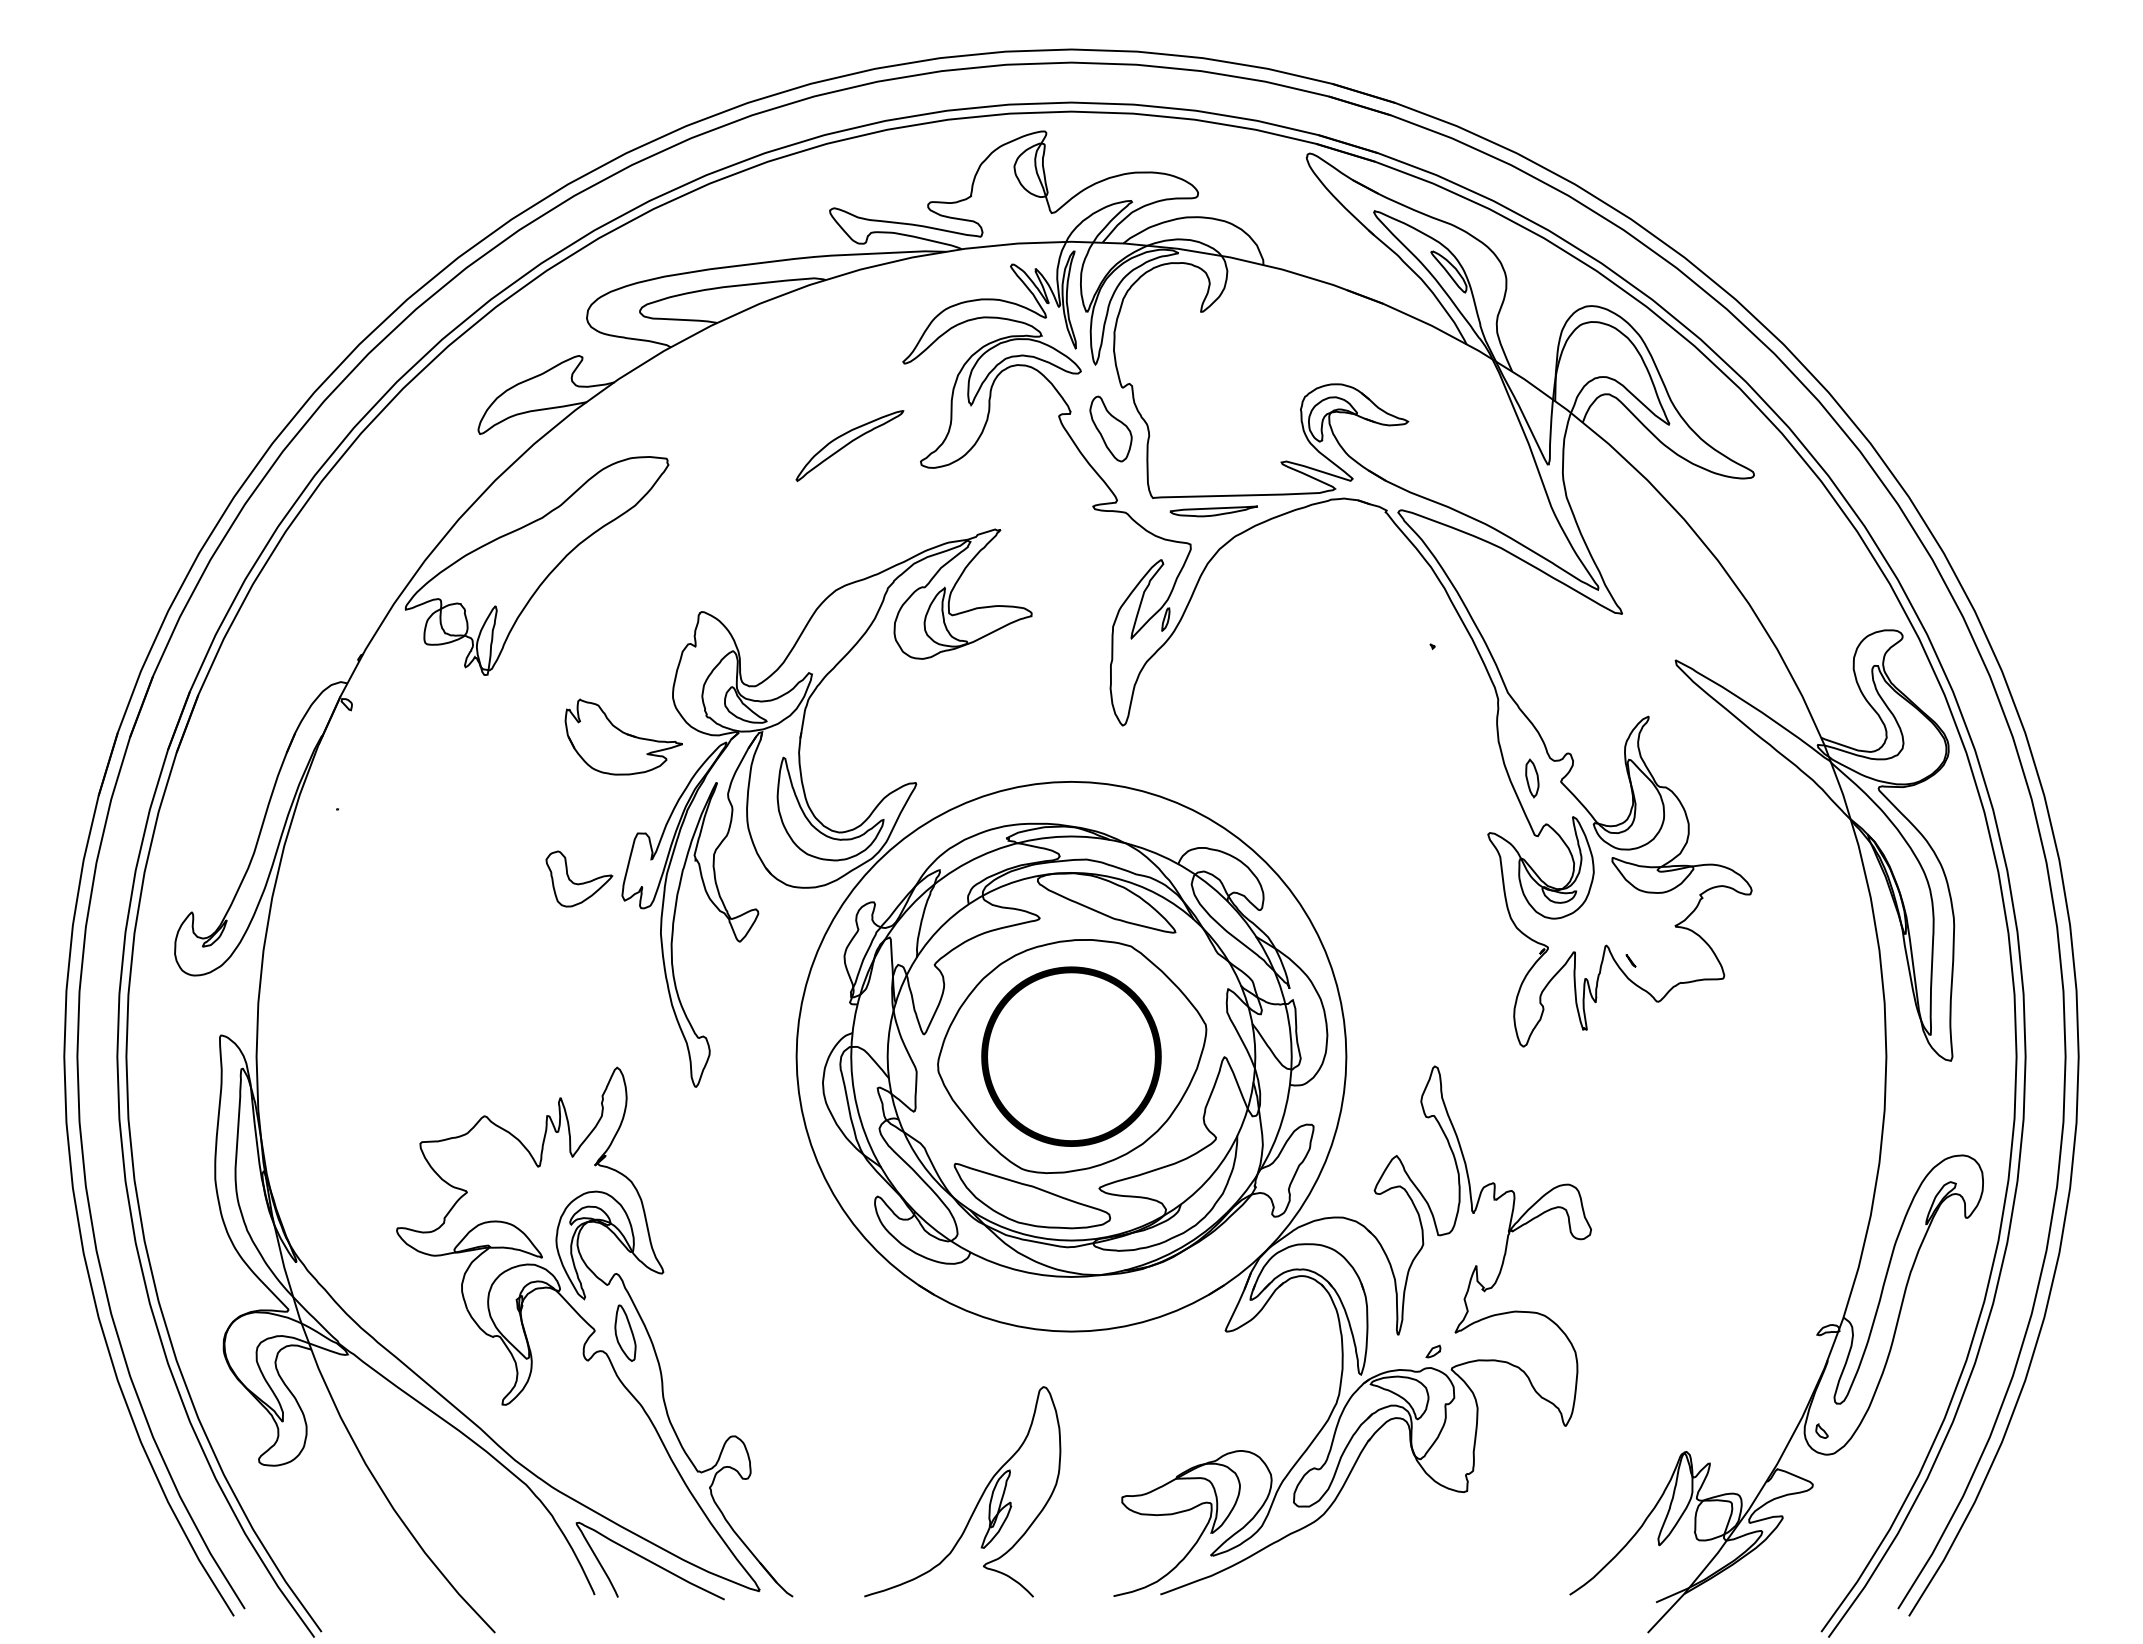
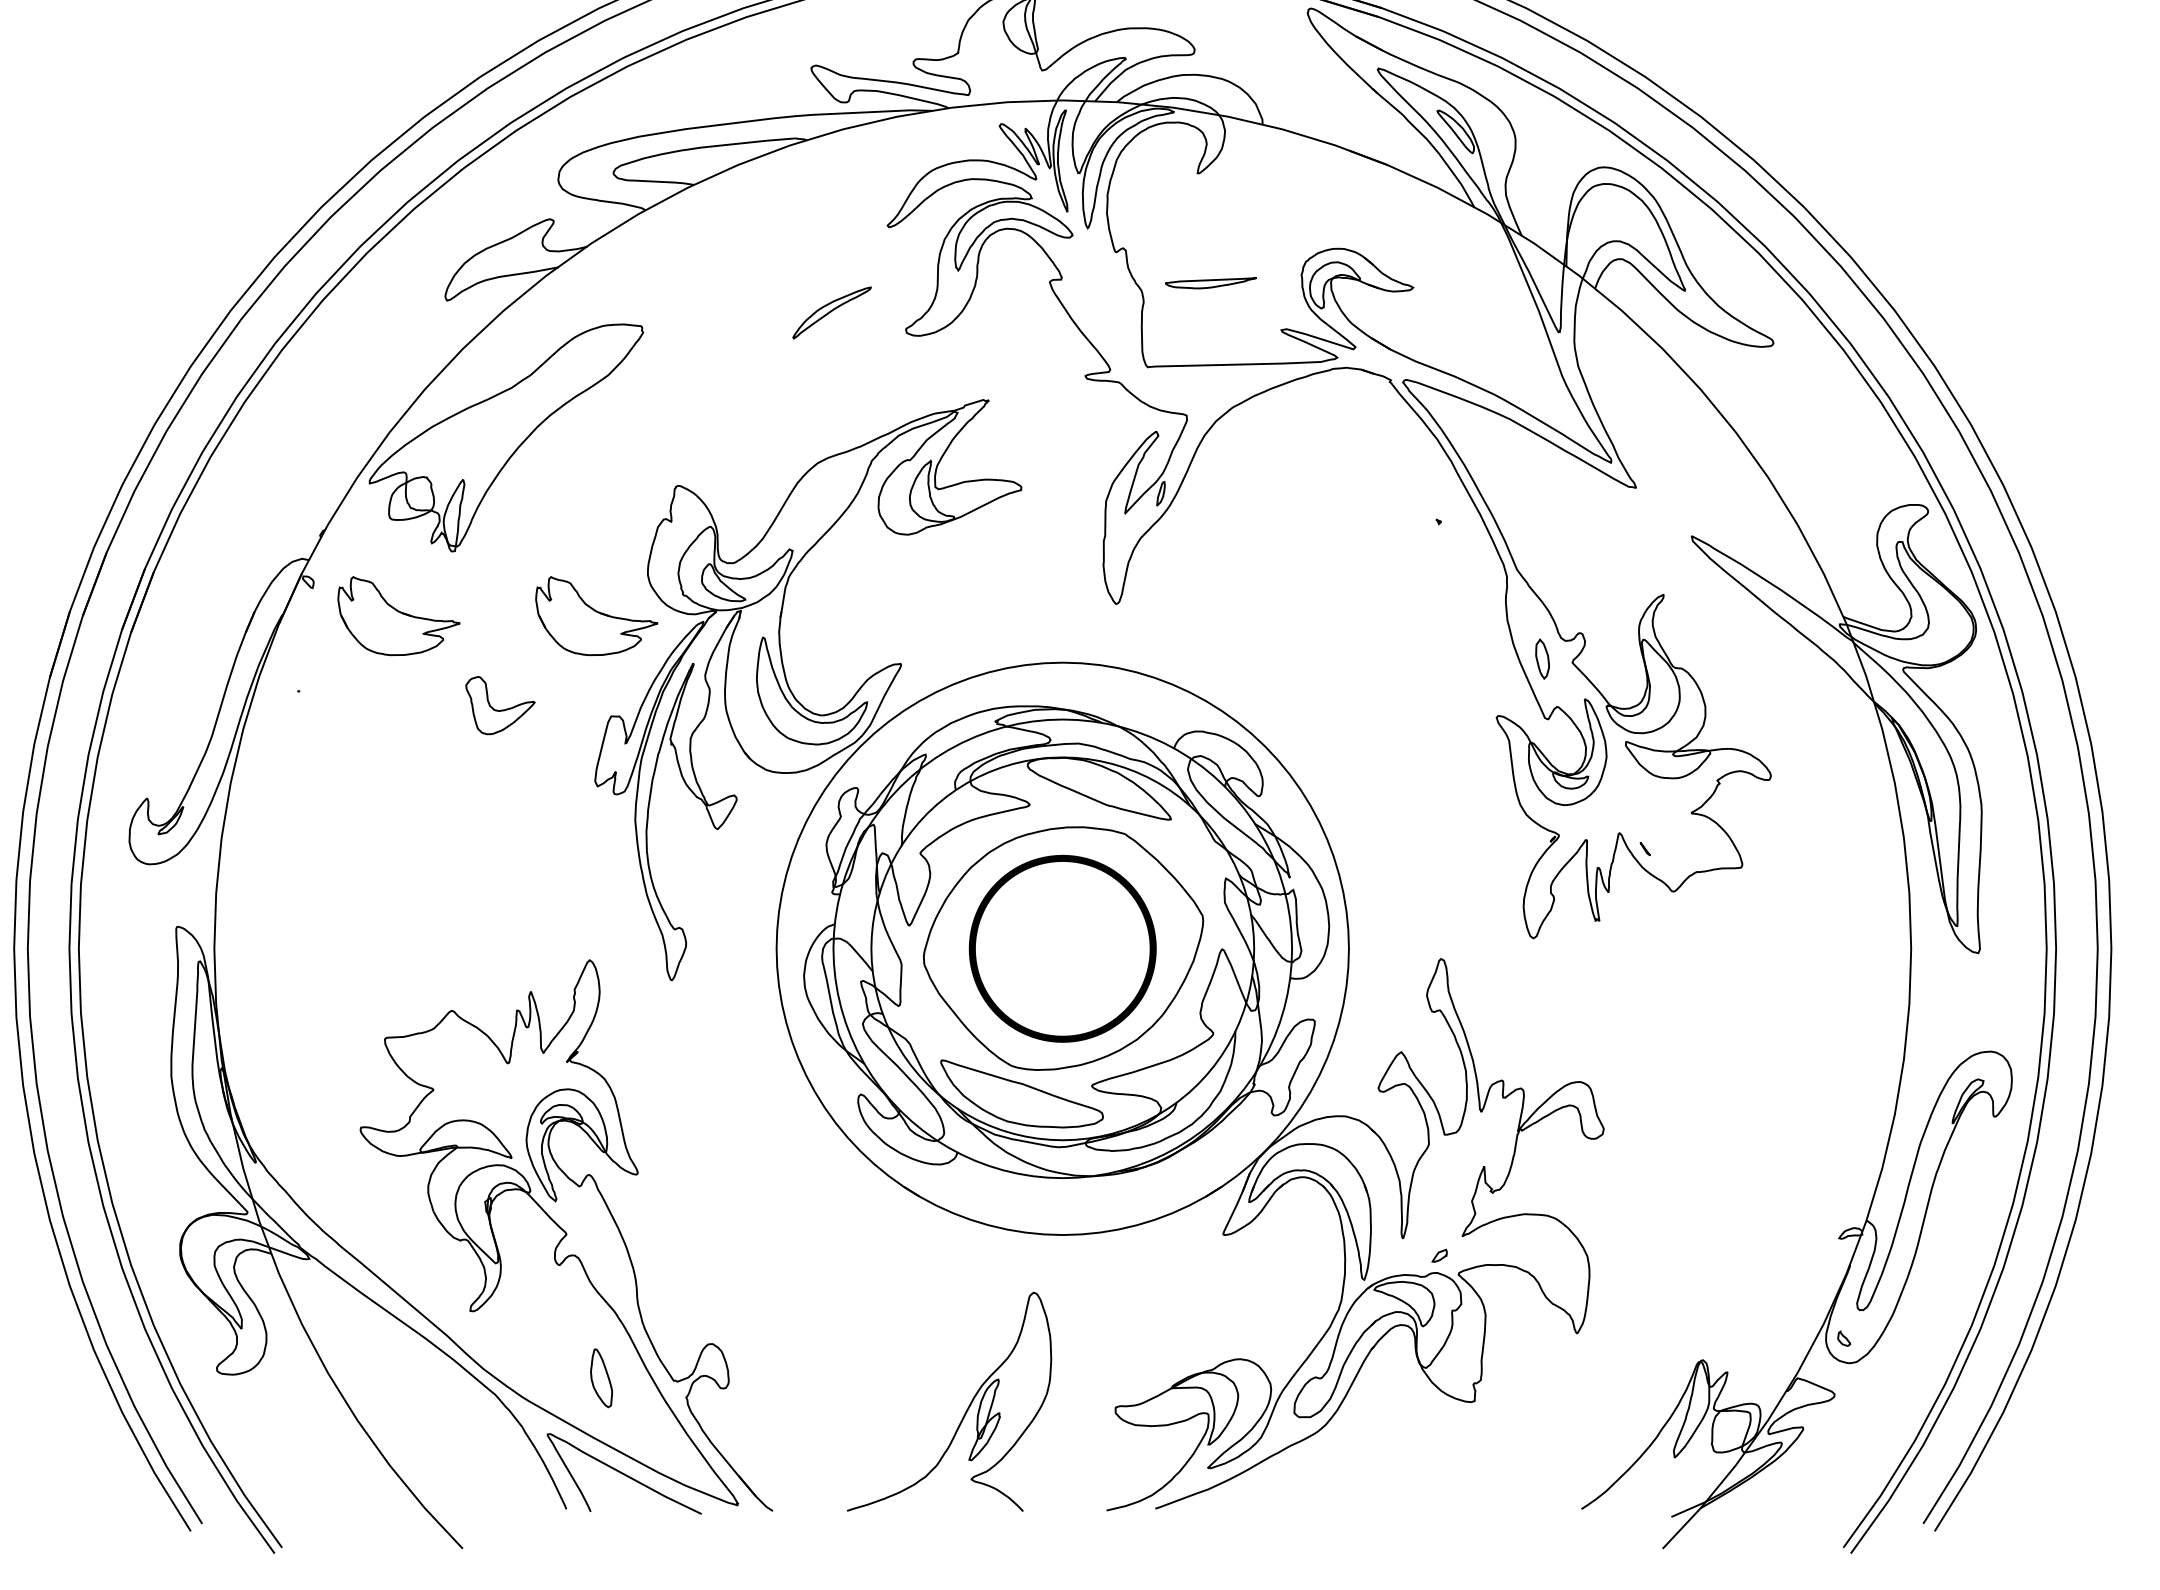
curve: (1116, 420) -> (1109, 286), removed
part: (849, 445) -> (831, 312), size x0.7
part: (1213, 511) -> (1210, 283), moved
part: (433, 736) -> (398, 615), added
curve: (581, 882) -> (502, 709), moved
part: (625, 1332) -> (601, 1377), moved

